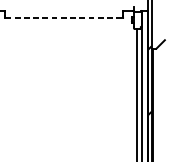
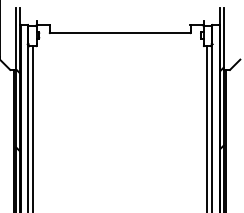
line: (64, 18) -> (120, 33), dashed -> solid

